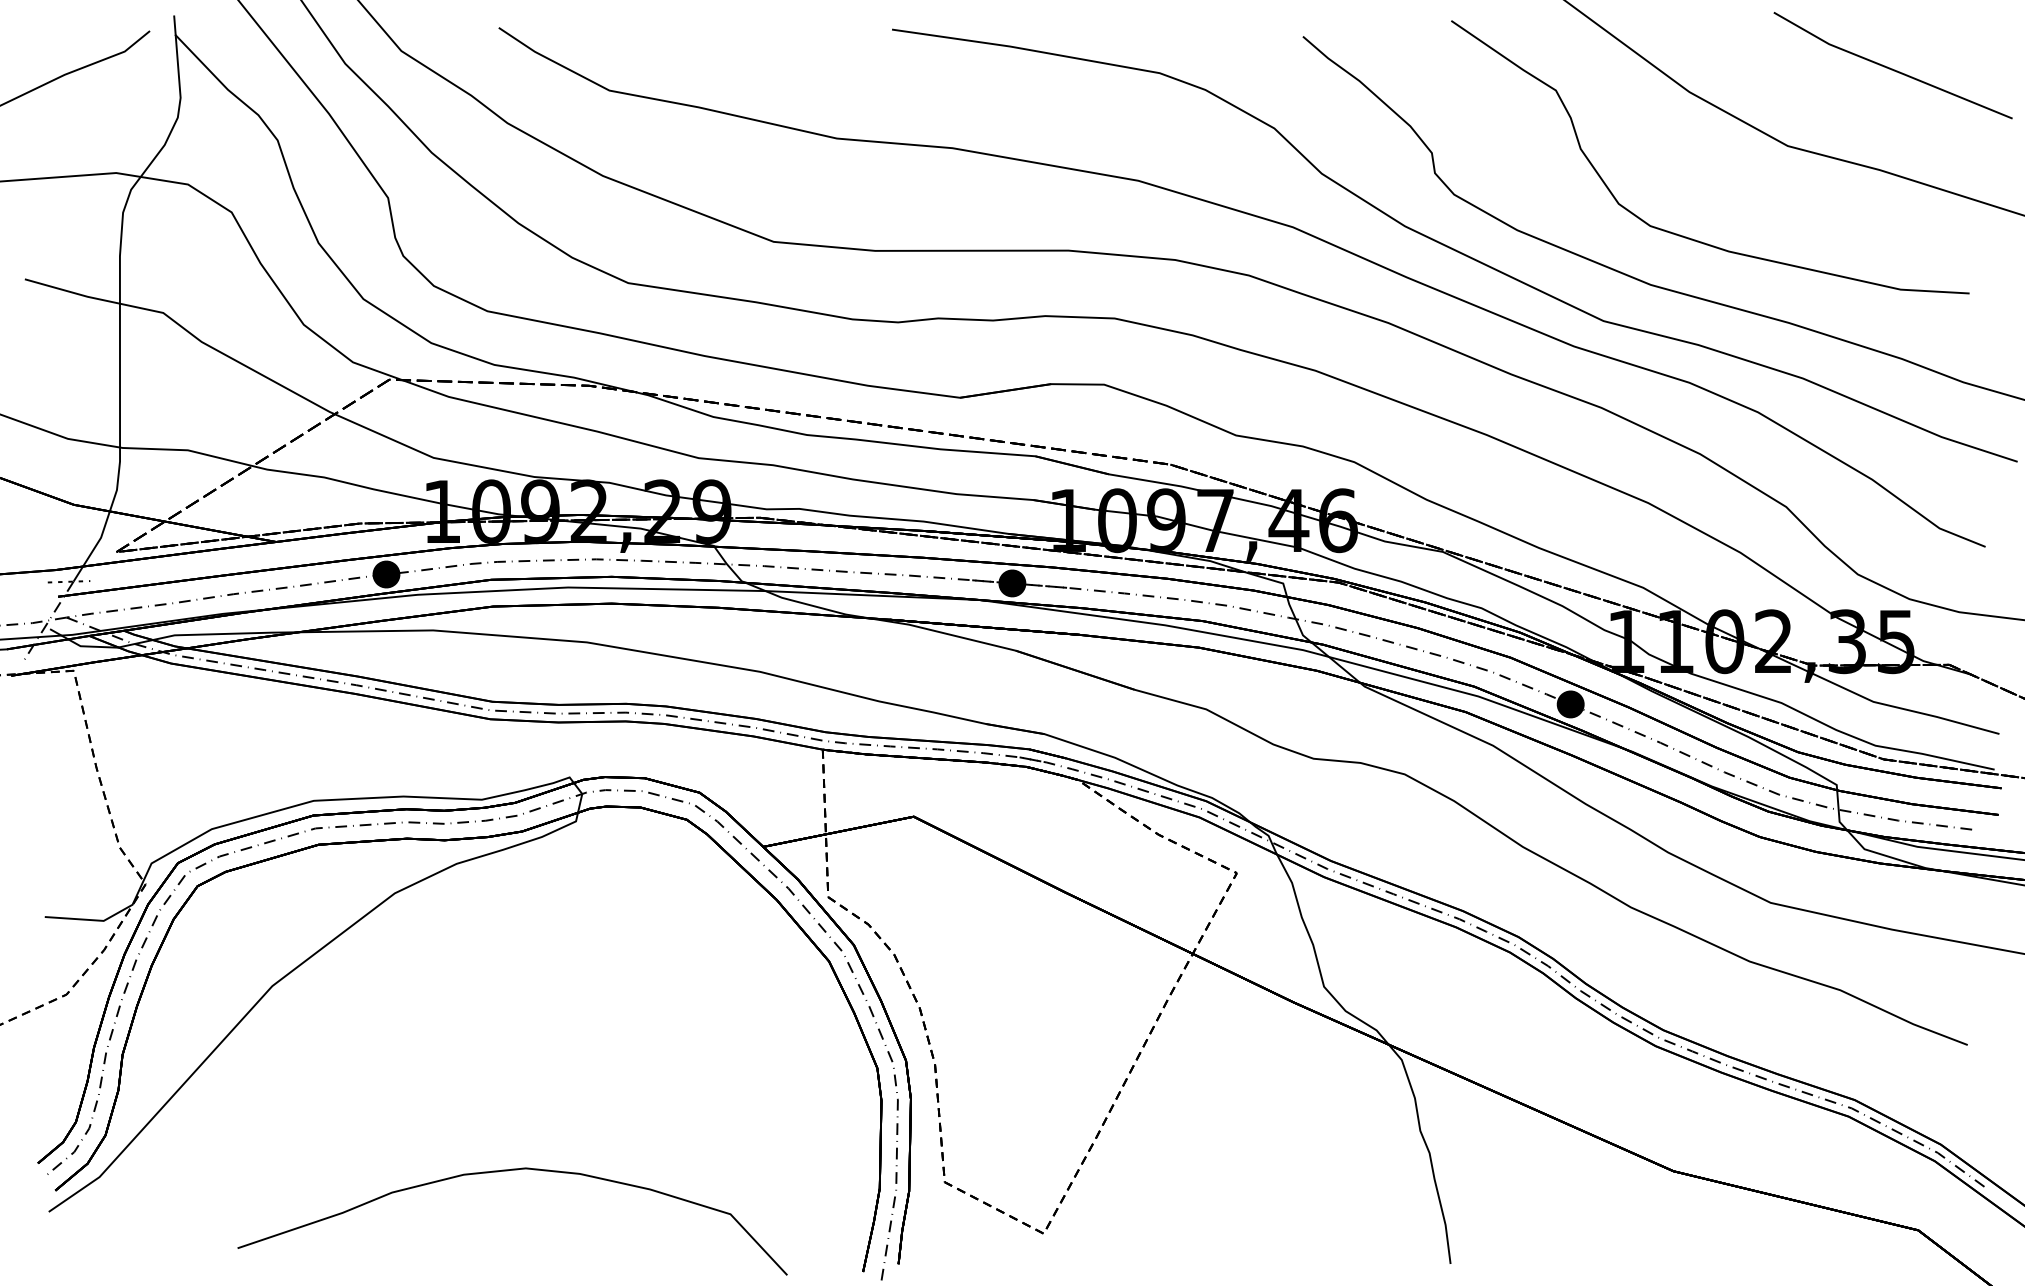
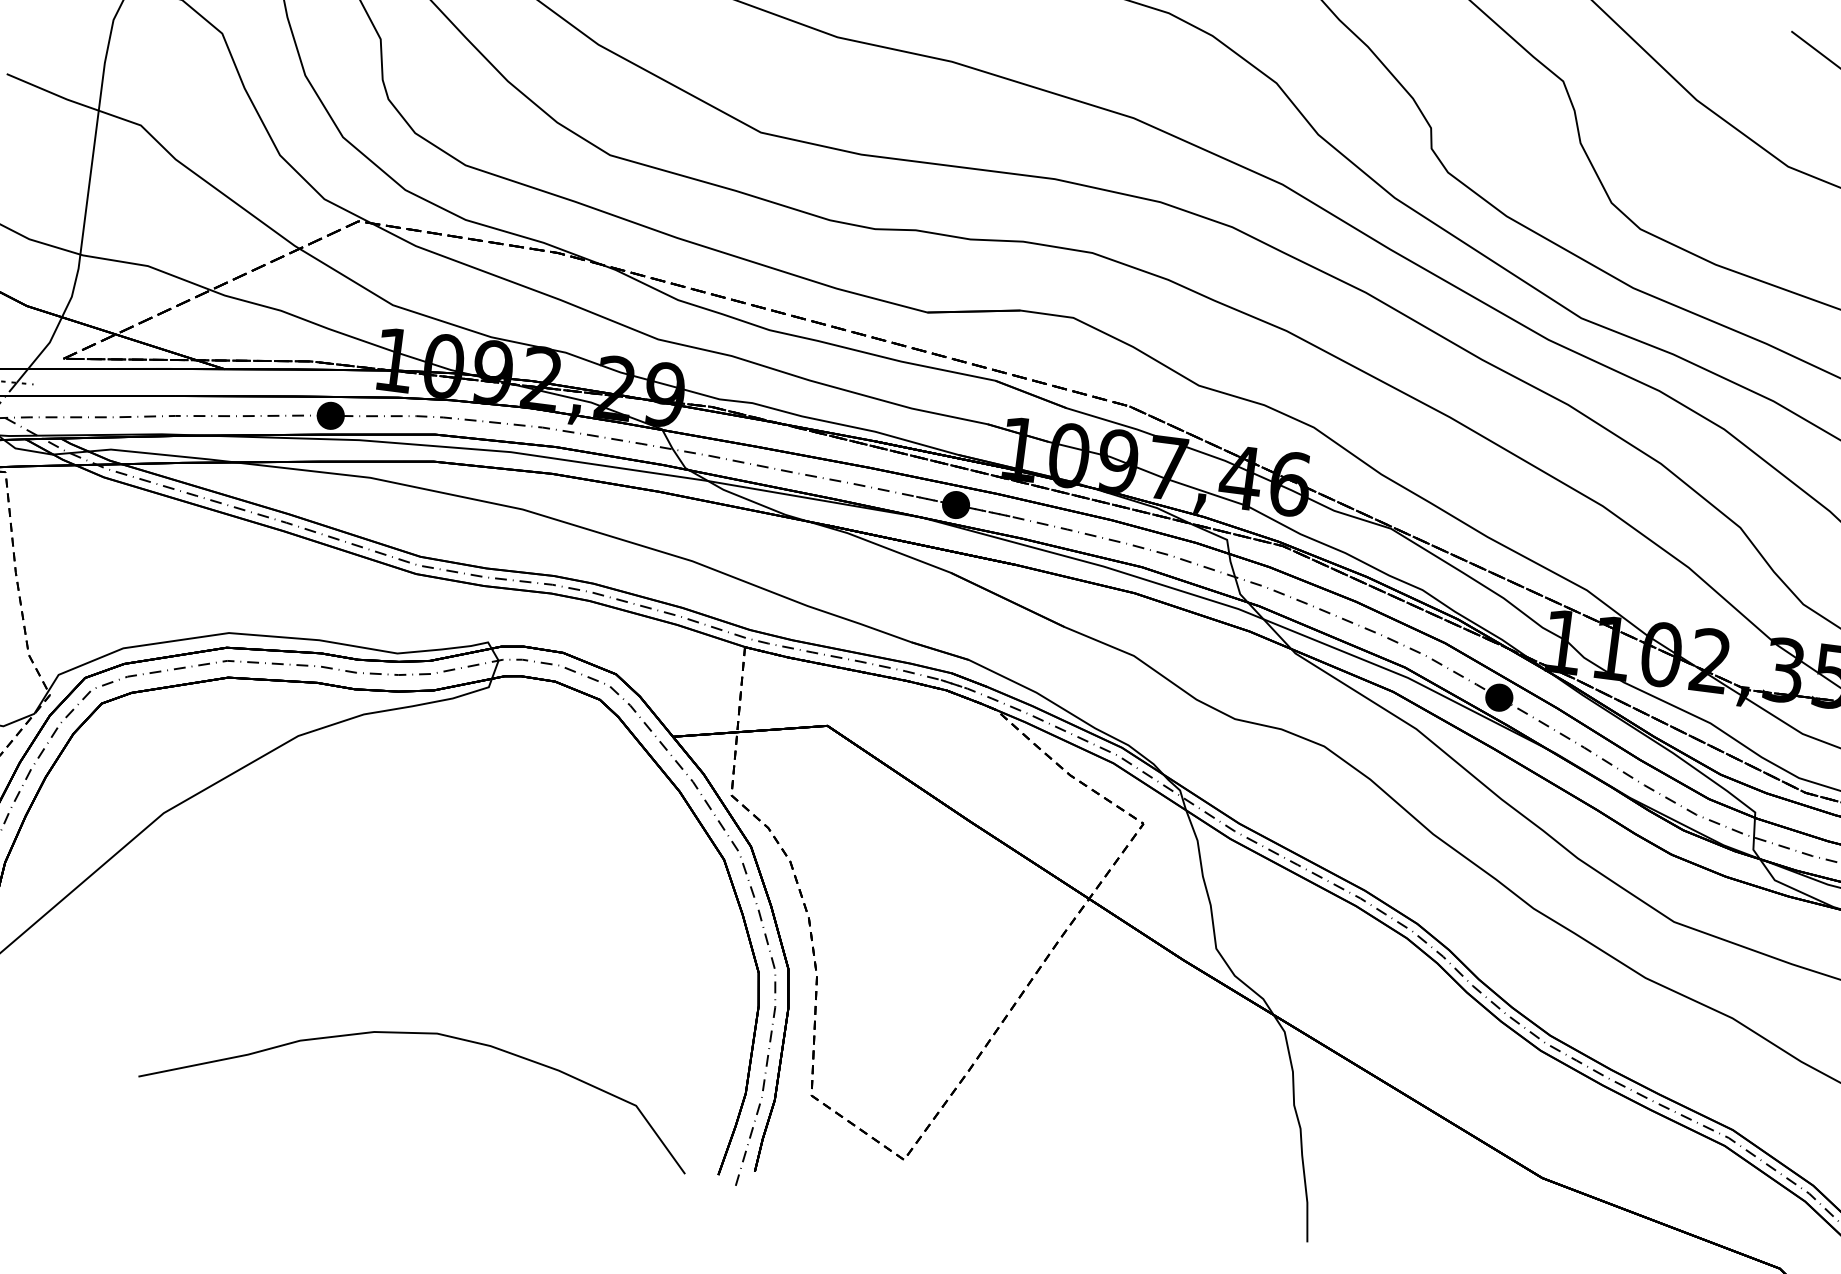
curve: (508, 1171) -> (419, 1034), moved

